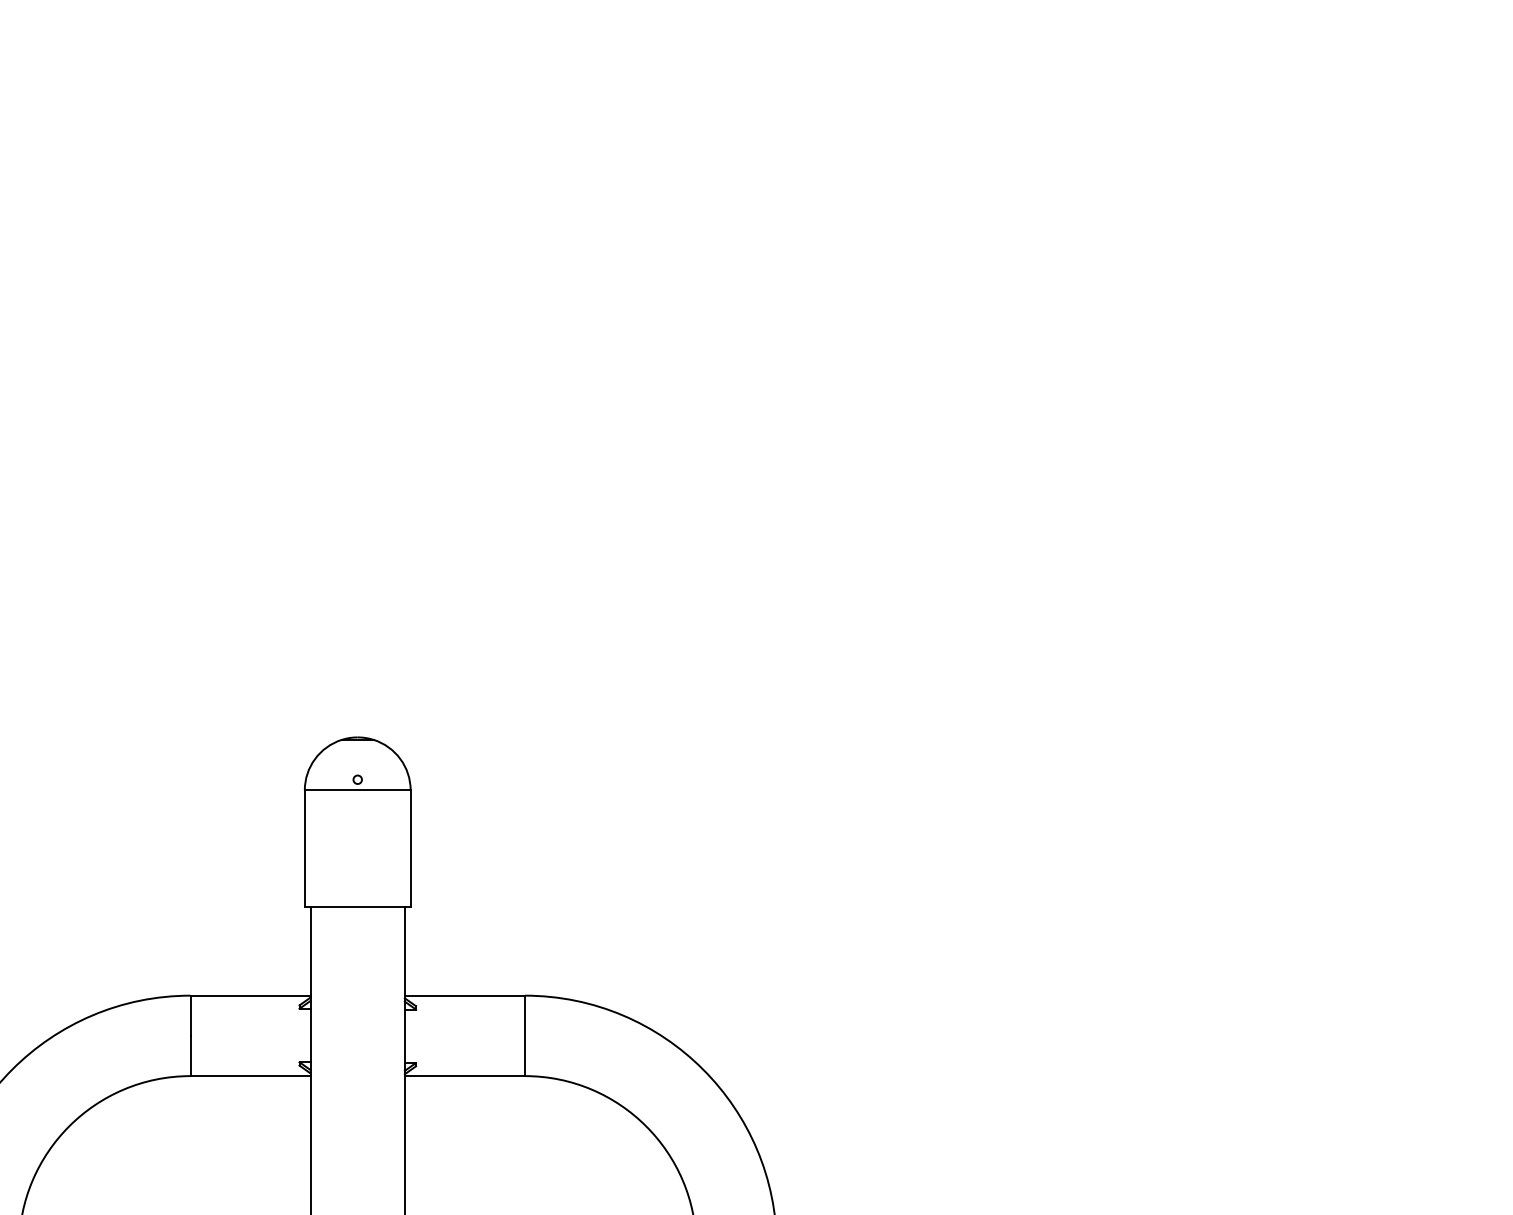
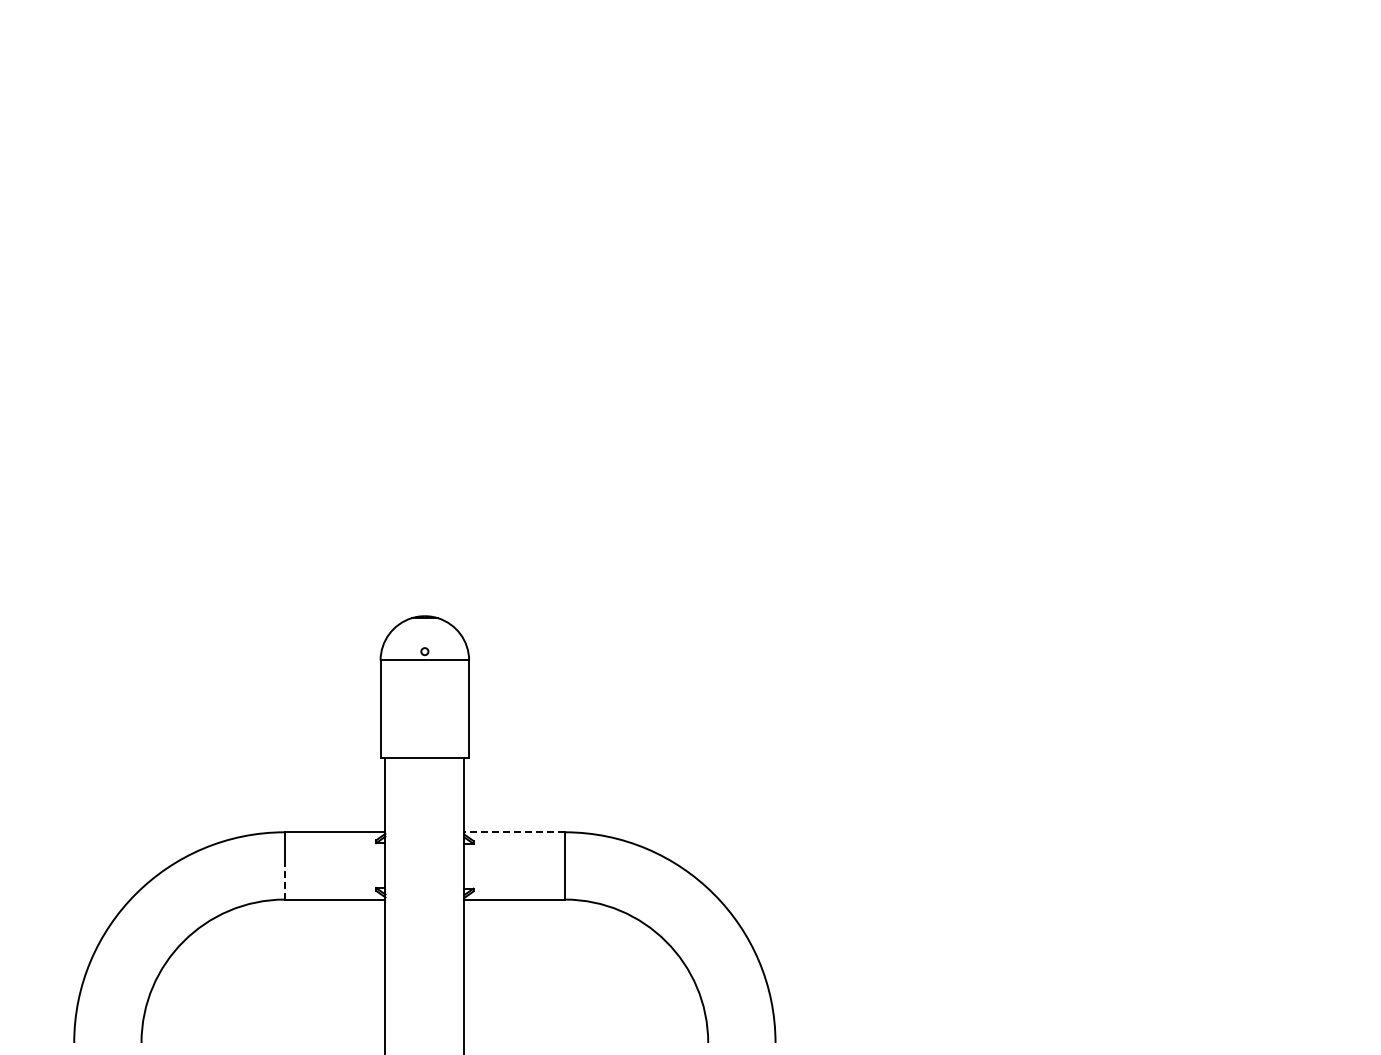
line: (464, 995) -> (514, 832), solid -> dashed
line: (189, 1055) -> (284, 882), solid -> dashed

